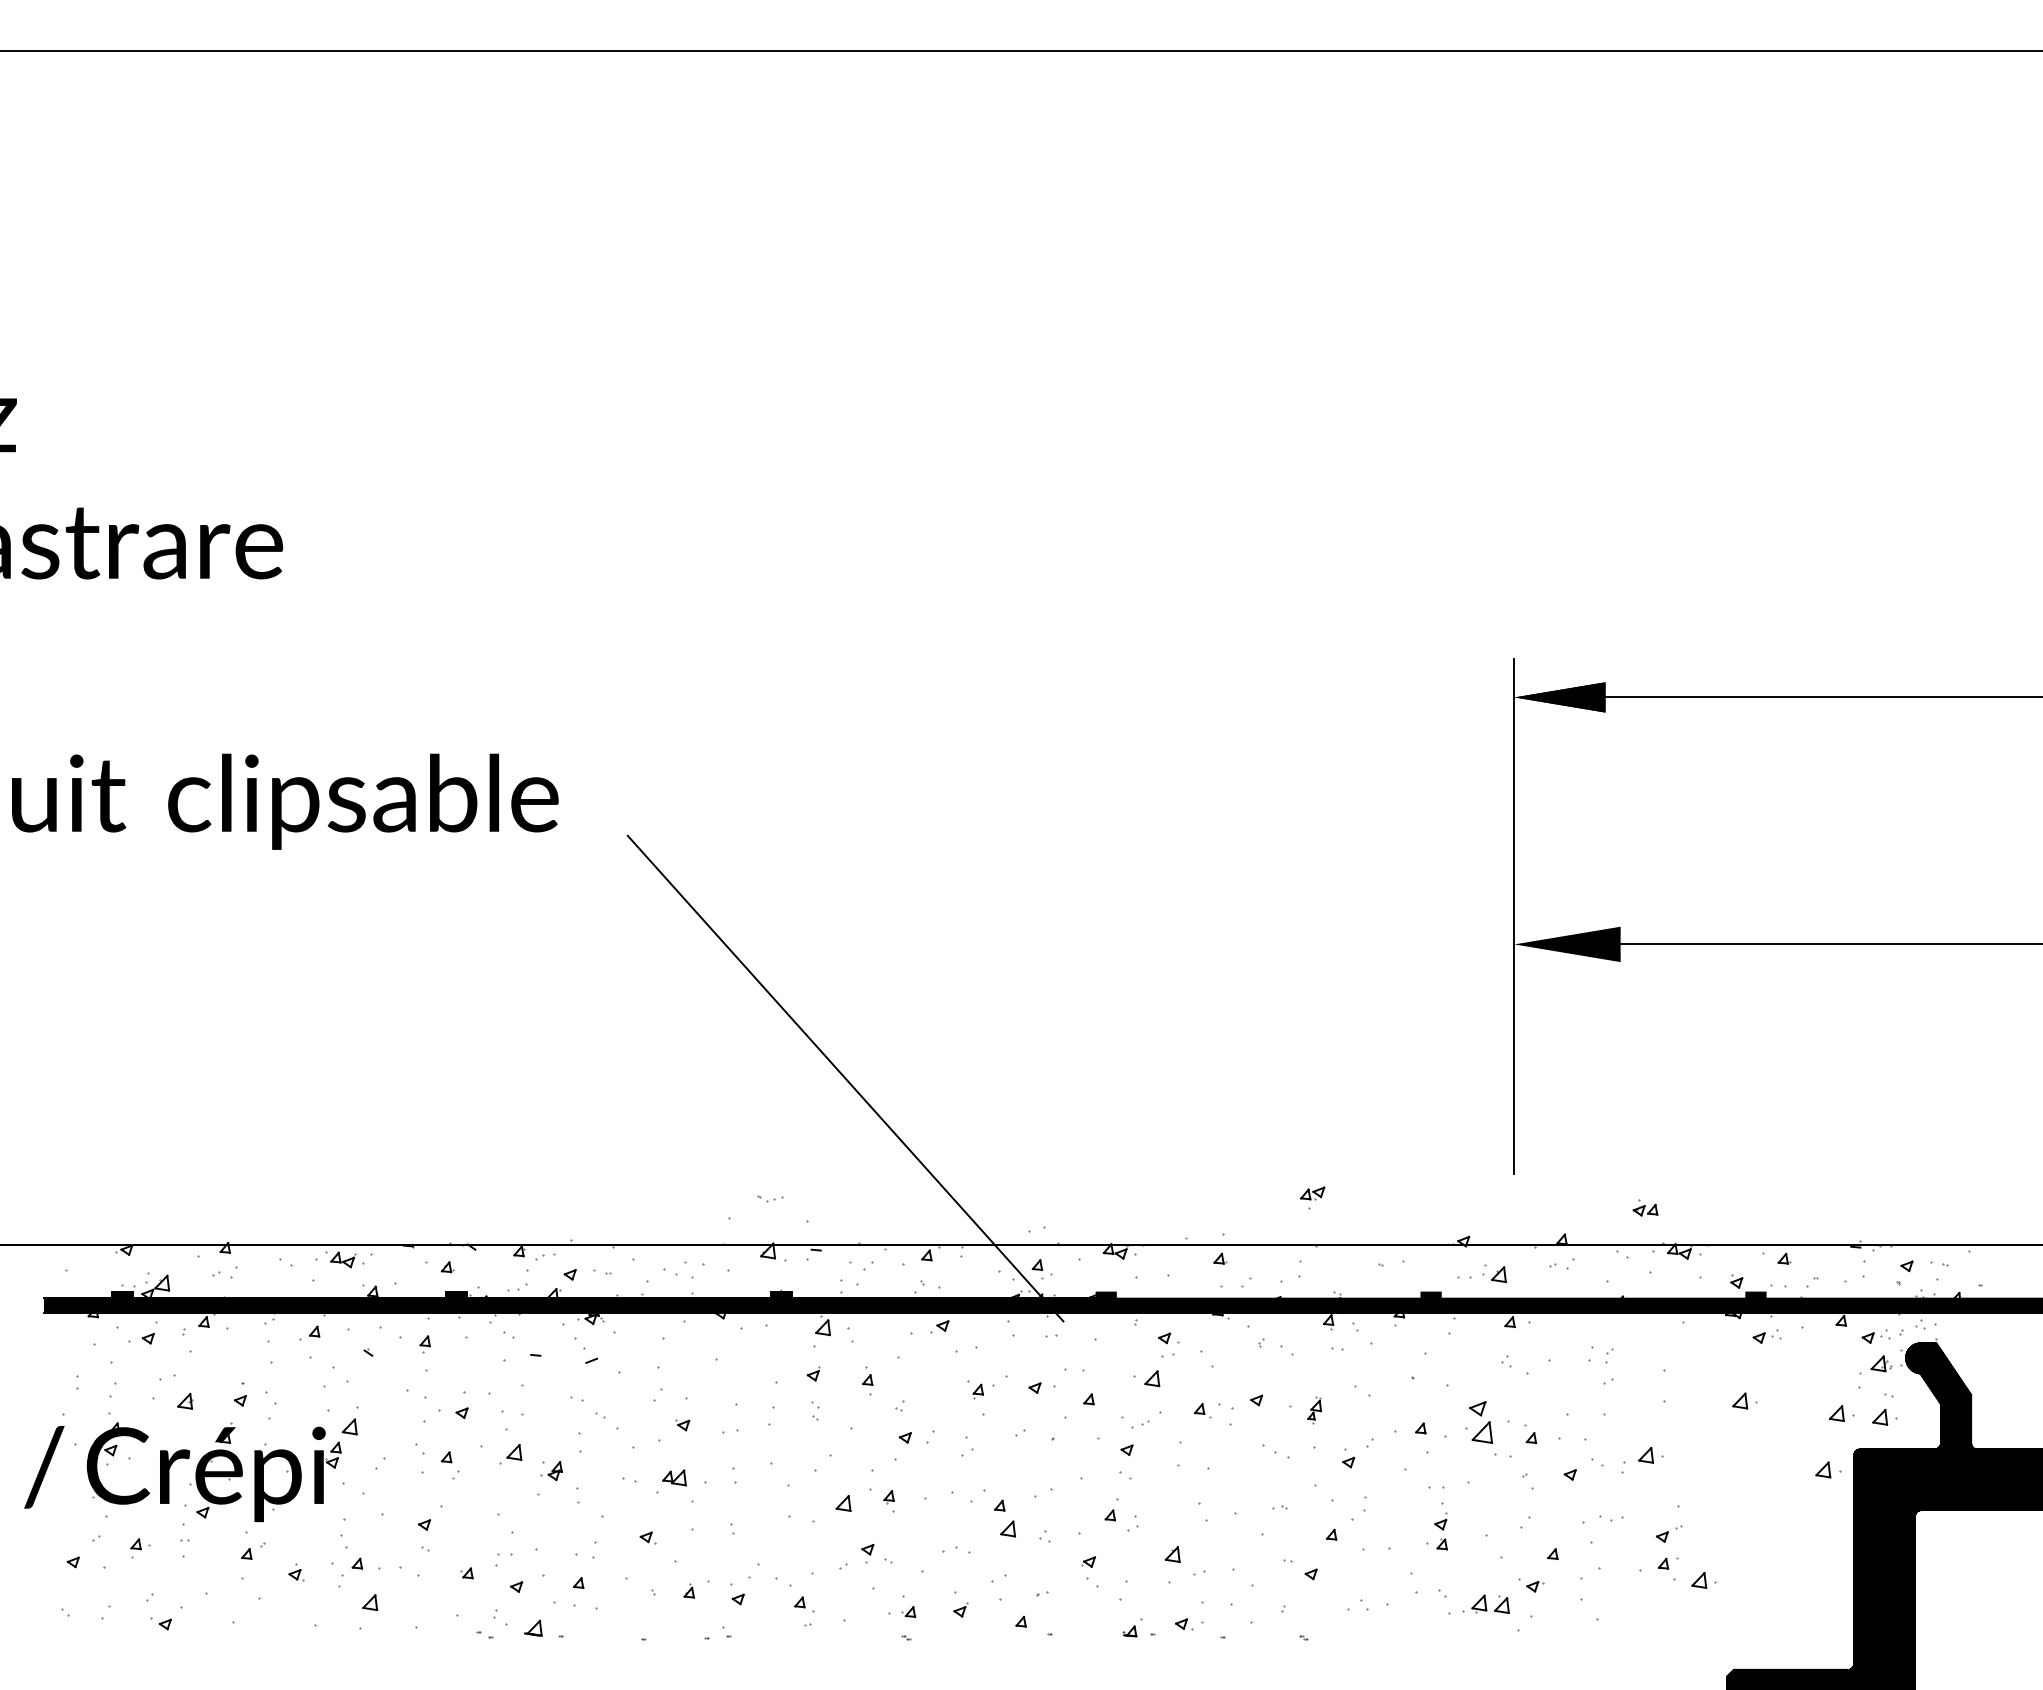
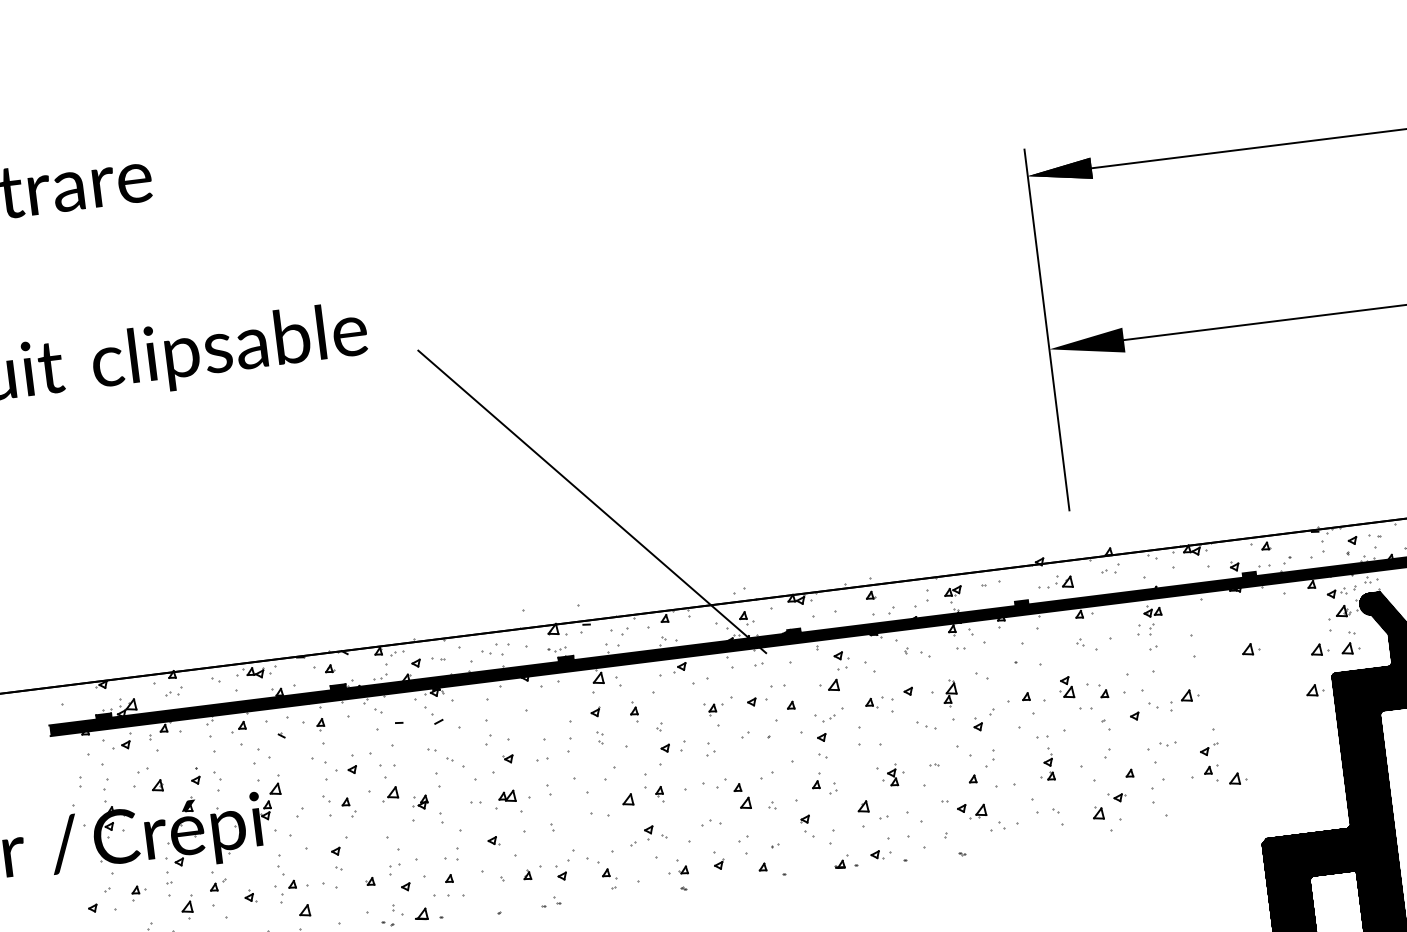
part: (1312, 1197) -> (953, 594), moved
part: (770, 1198) -> (557, 649), moved
part: (1645, 1207) -> (1152, 610), moved
part: (1766, 1336) -> (1260, 602), removed
part: (1314, 1409) -> (949, 692), size x1.43
part: (1479, 1422) -> (1066, 687), size x0.71
part: (1219, 1514) -> (892, 774), added
part: (206, 1572) -> (187, 903), added
part: (1474, 1603) -> (977, 811), moved

